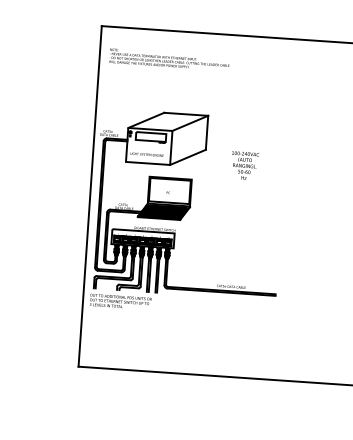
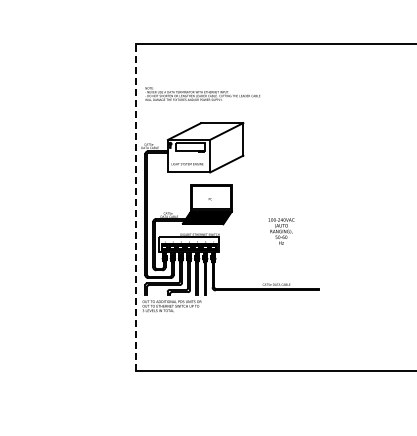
text: (169, 59) -> (202, 93), moved
text: (244, 165) -> (281, 231), moved
line: (90, 196) -> (136, 207), solid -> dashed

